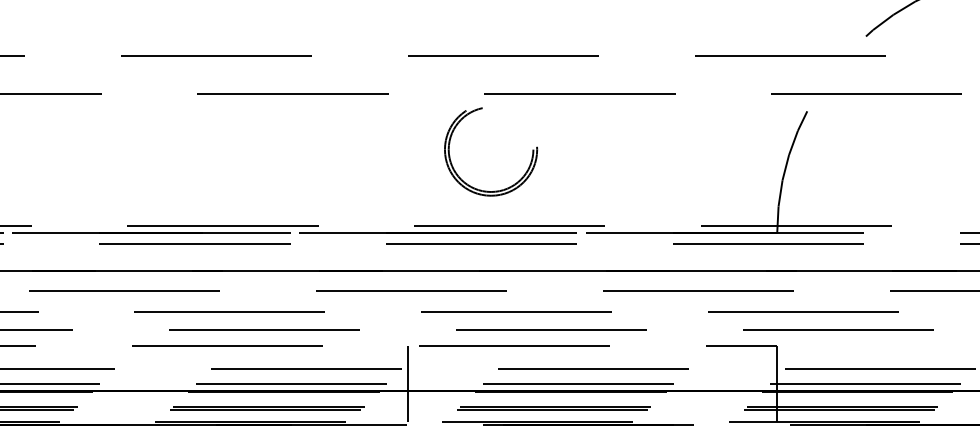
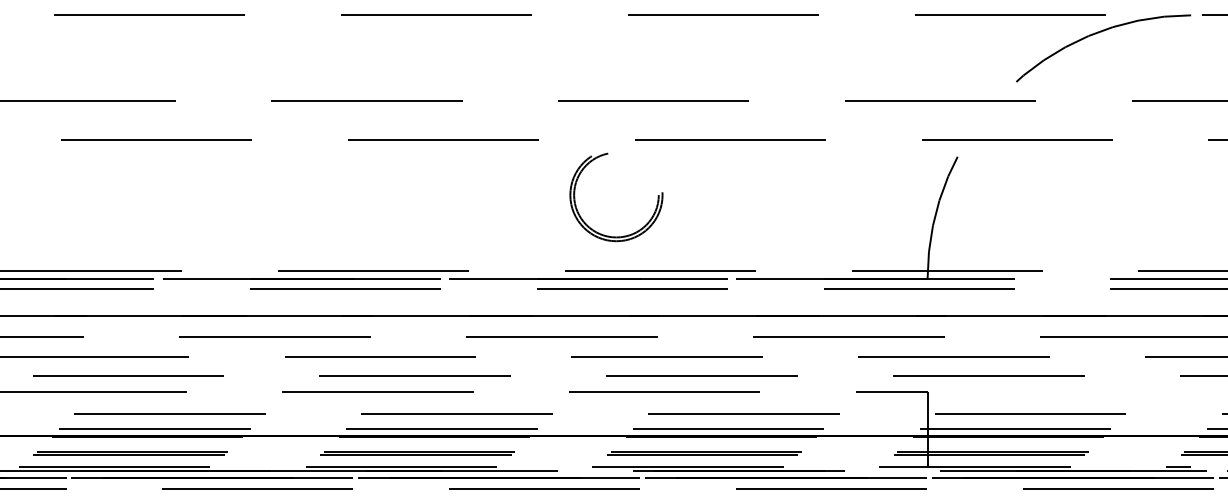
part: (484, 190) -> (609, 235), moved
line: (408, 384) -> (558, 429), removed

